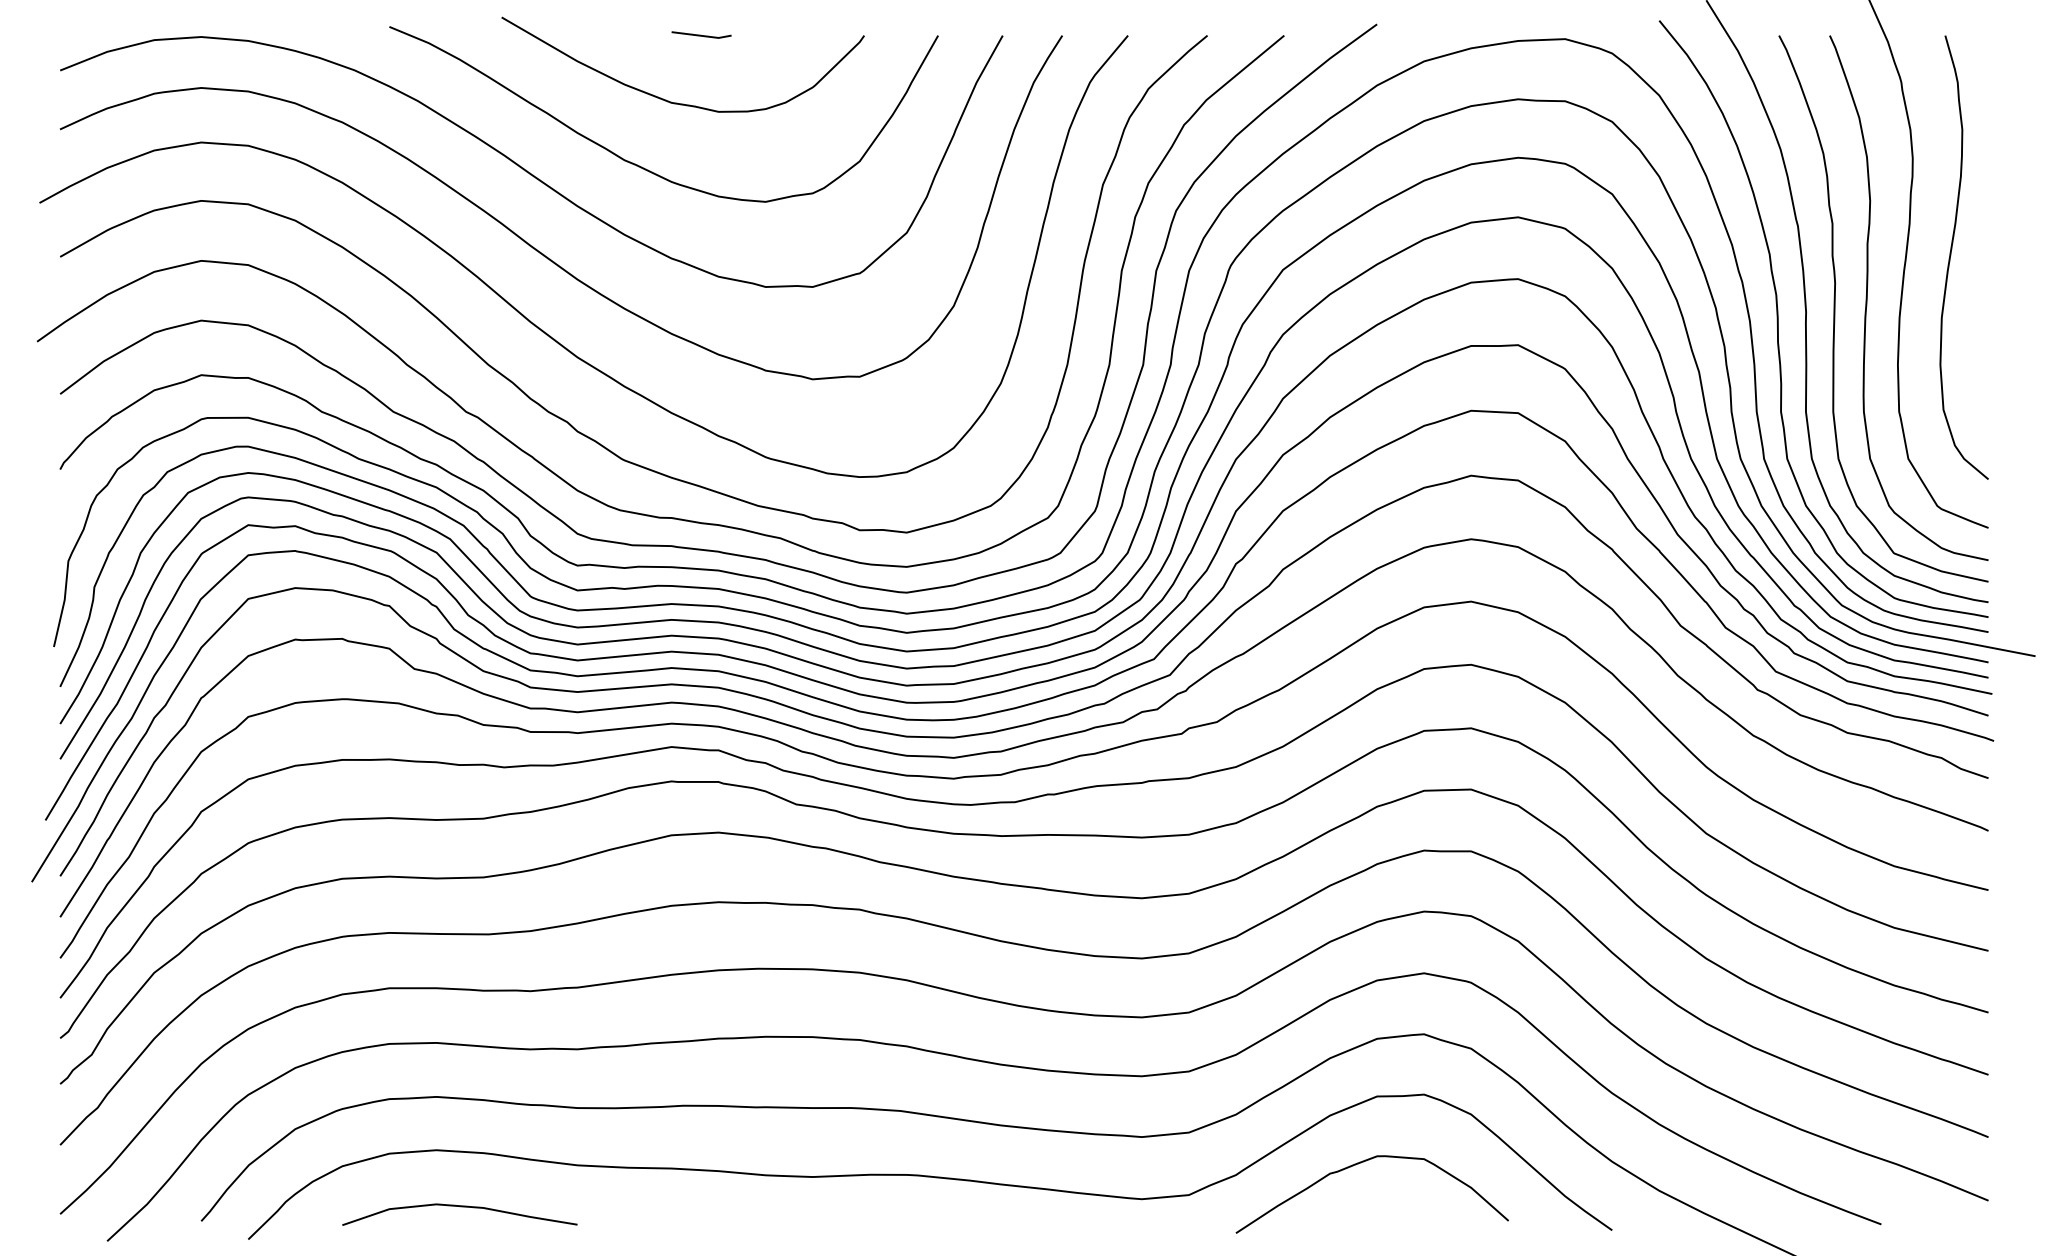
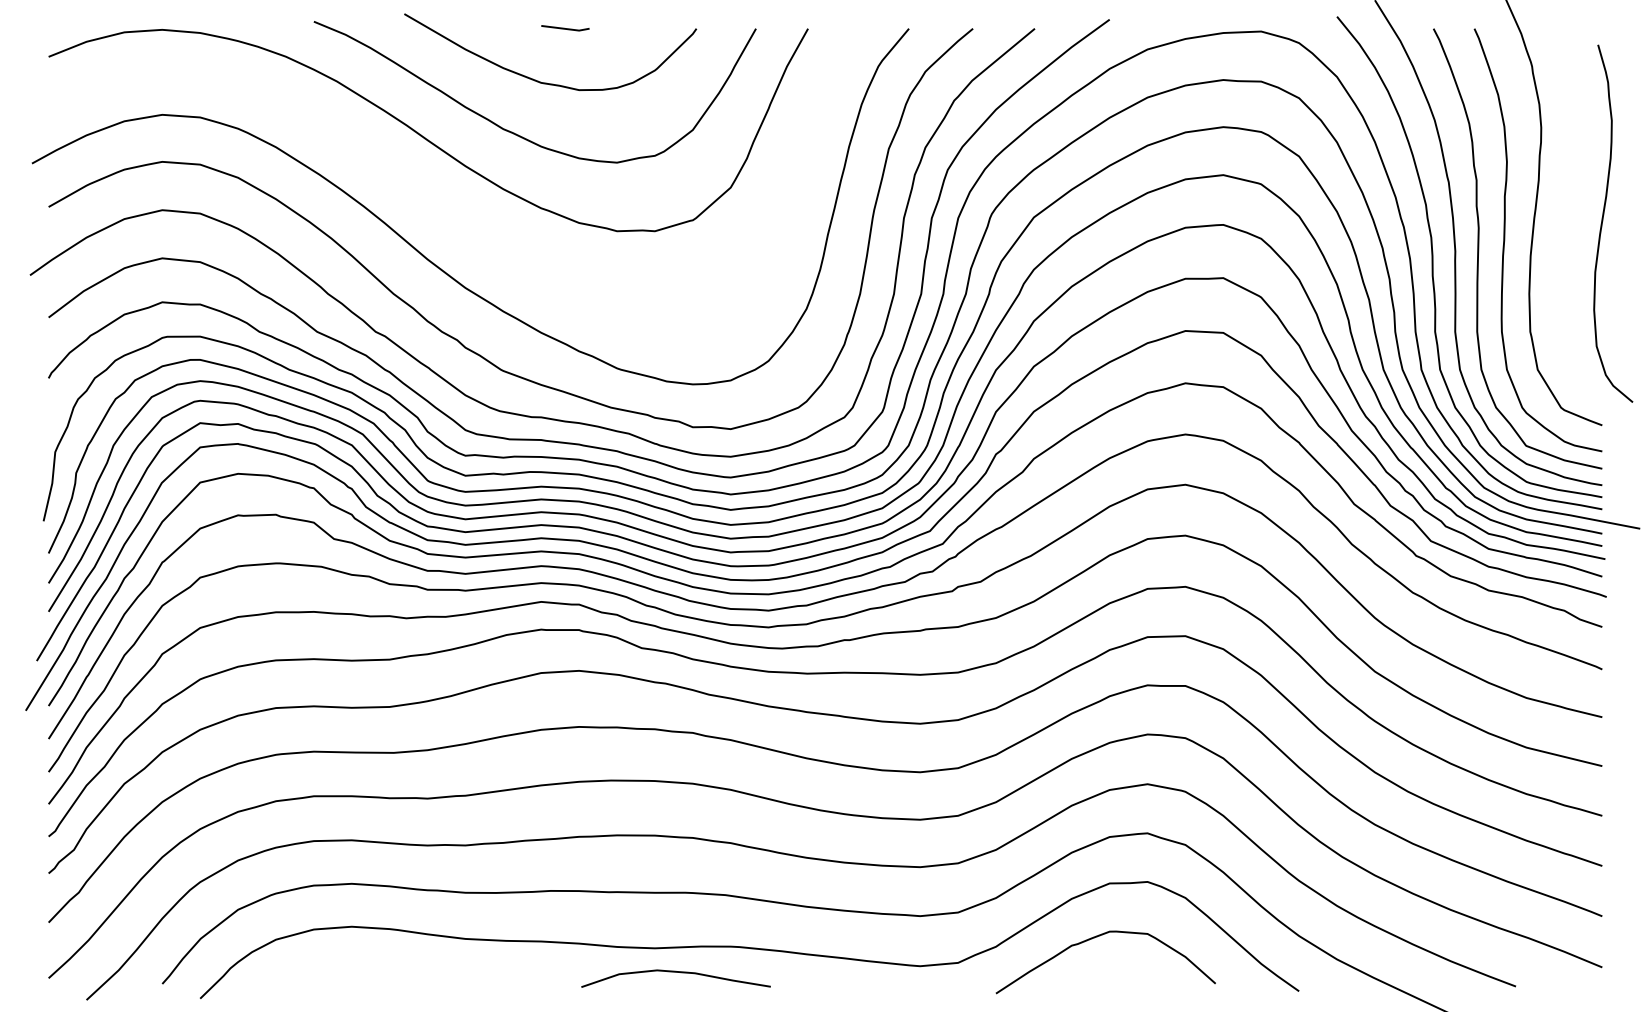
curve: (533, 246) -> (429, 198), removed
curve: (1951, 255) -> (1603, 221), moved
curve: (460, 1207) -> (676, 972), moved

